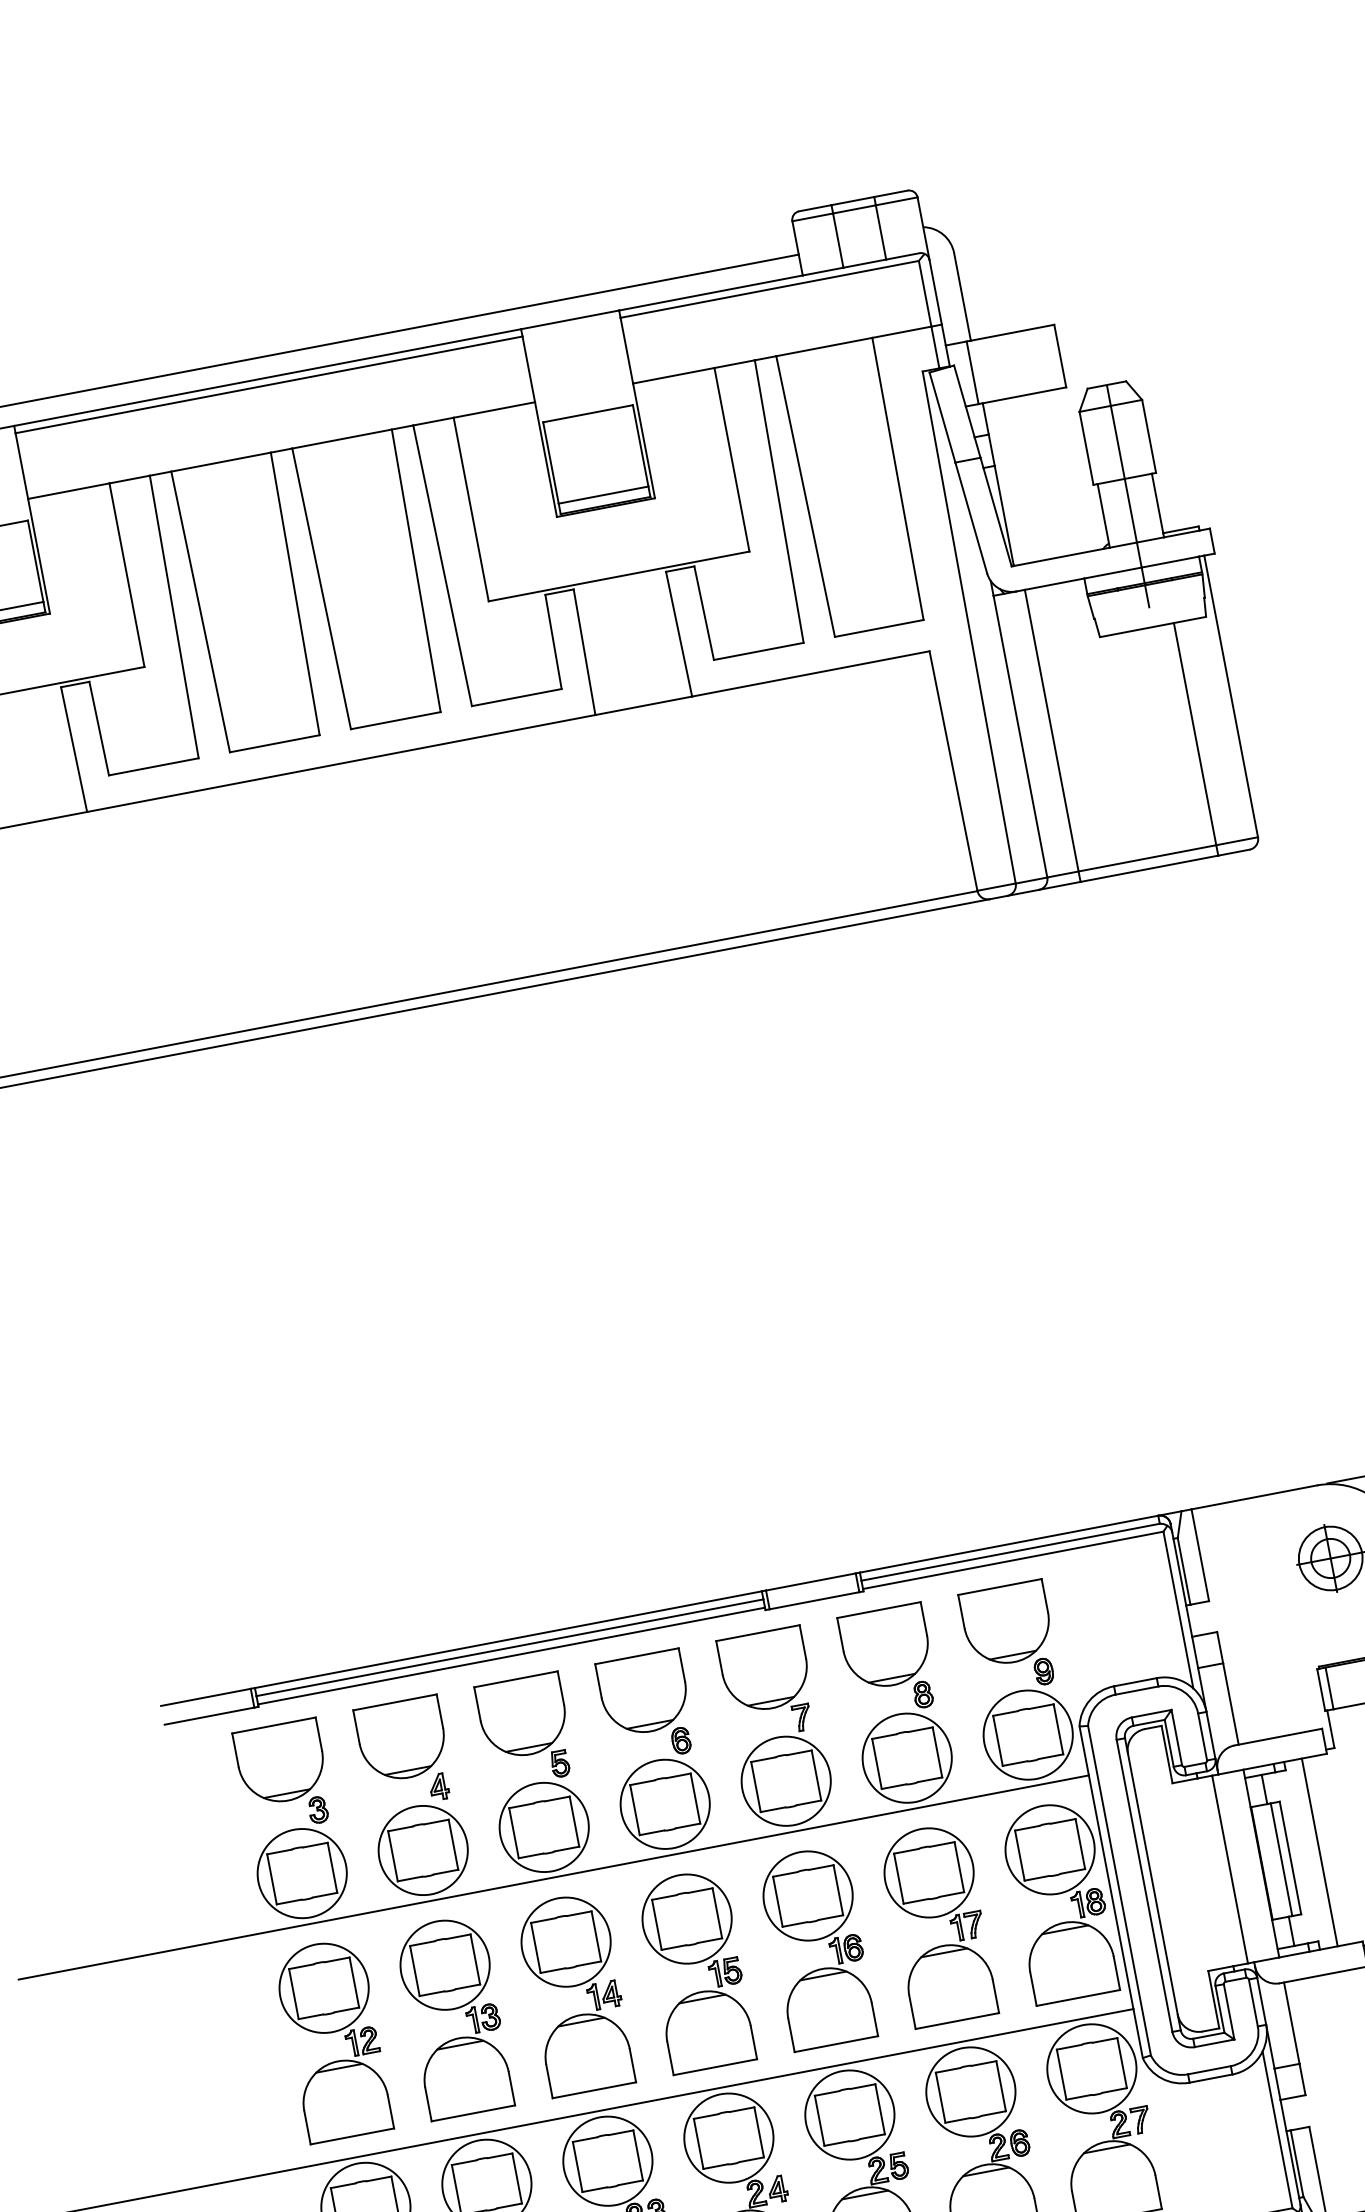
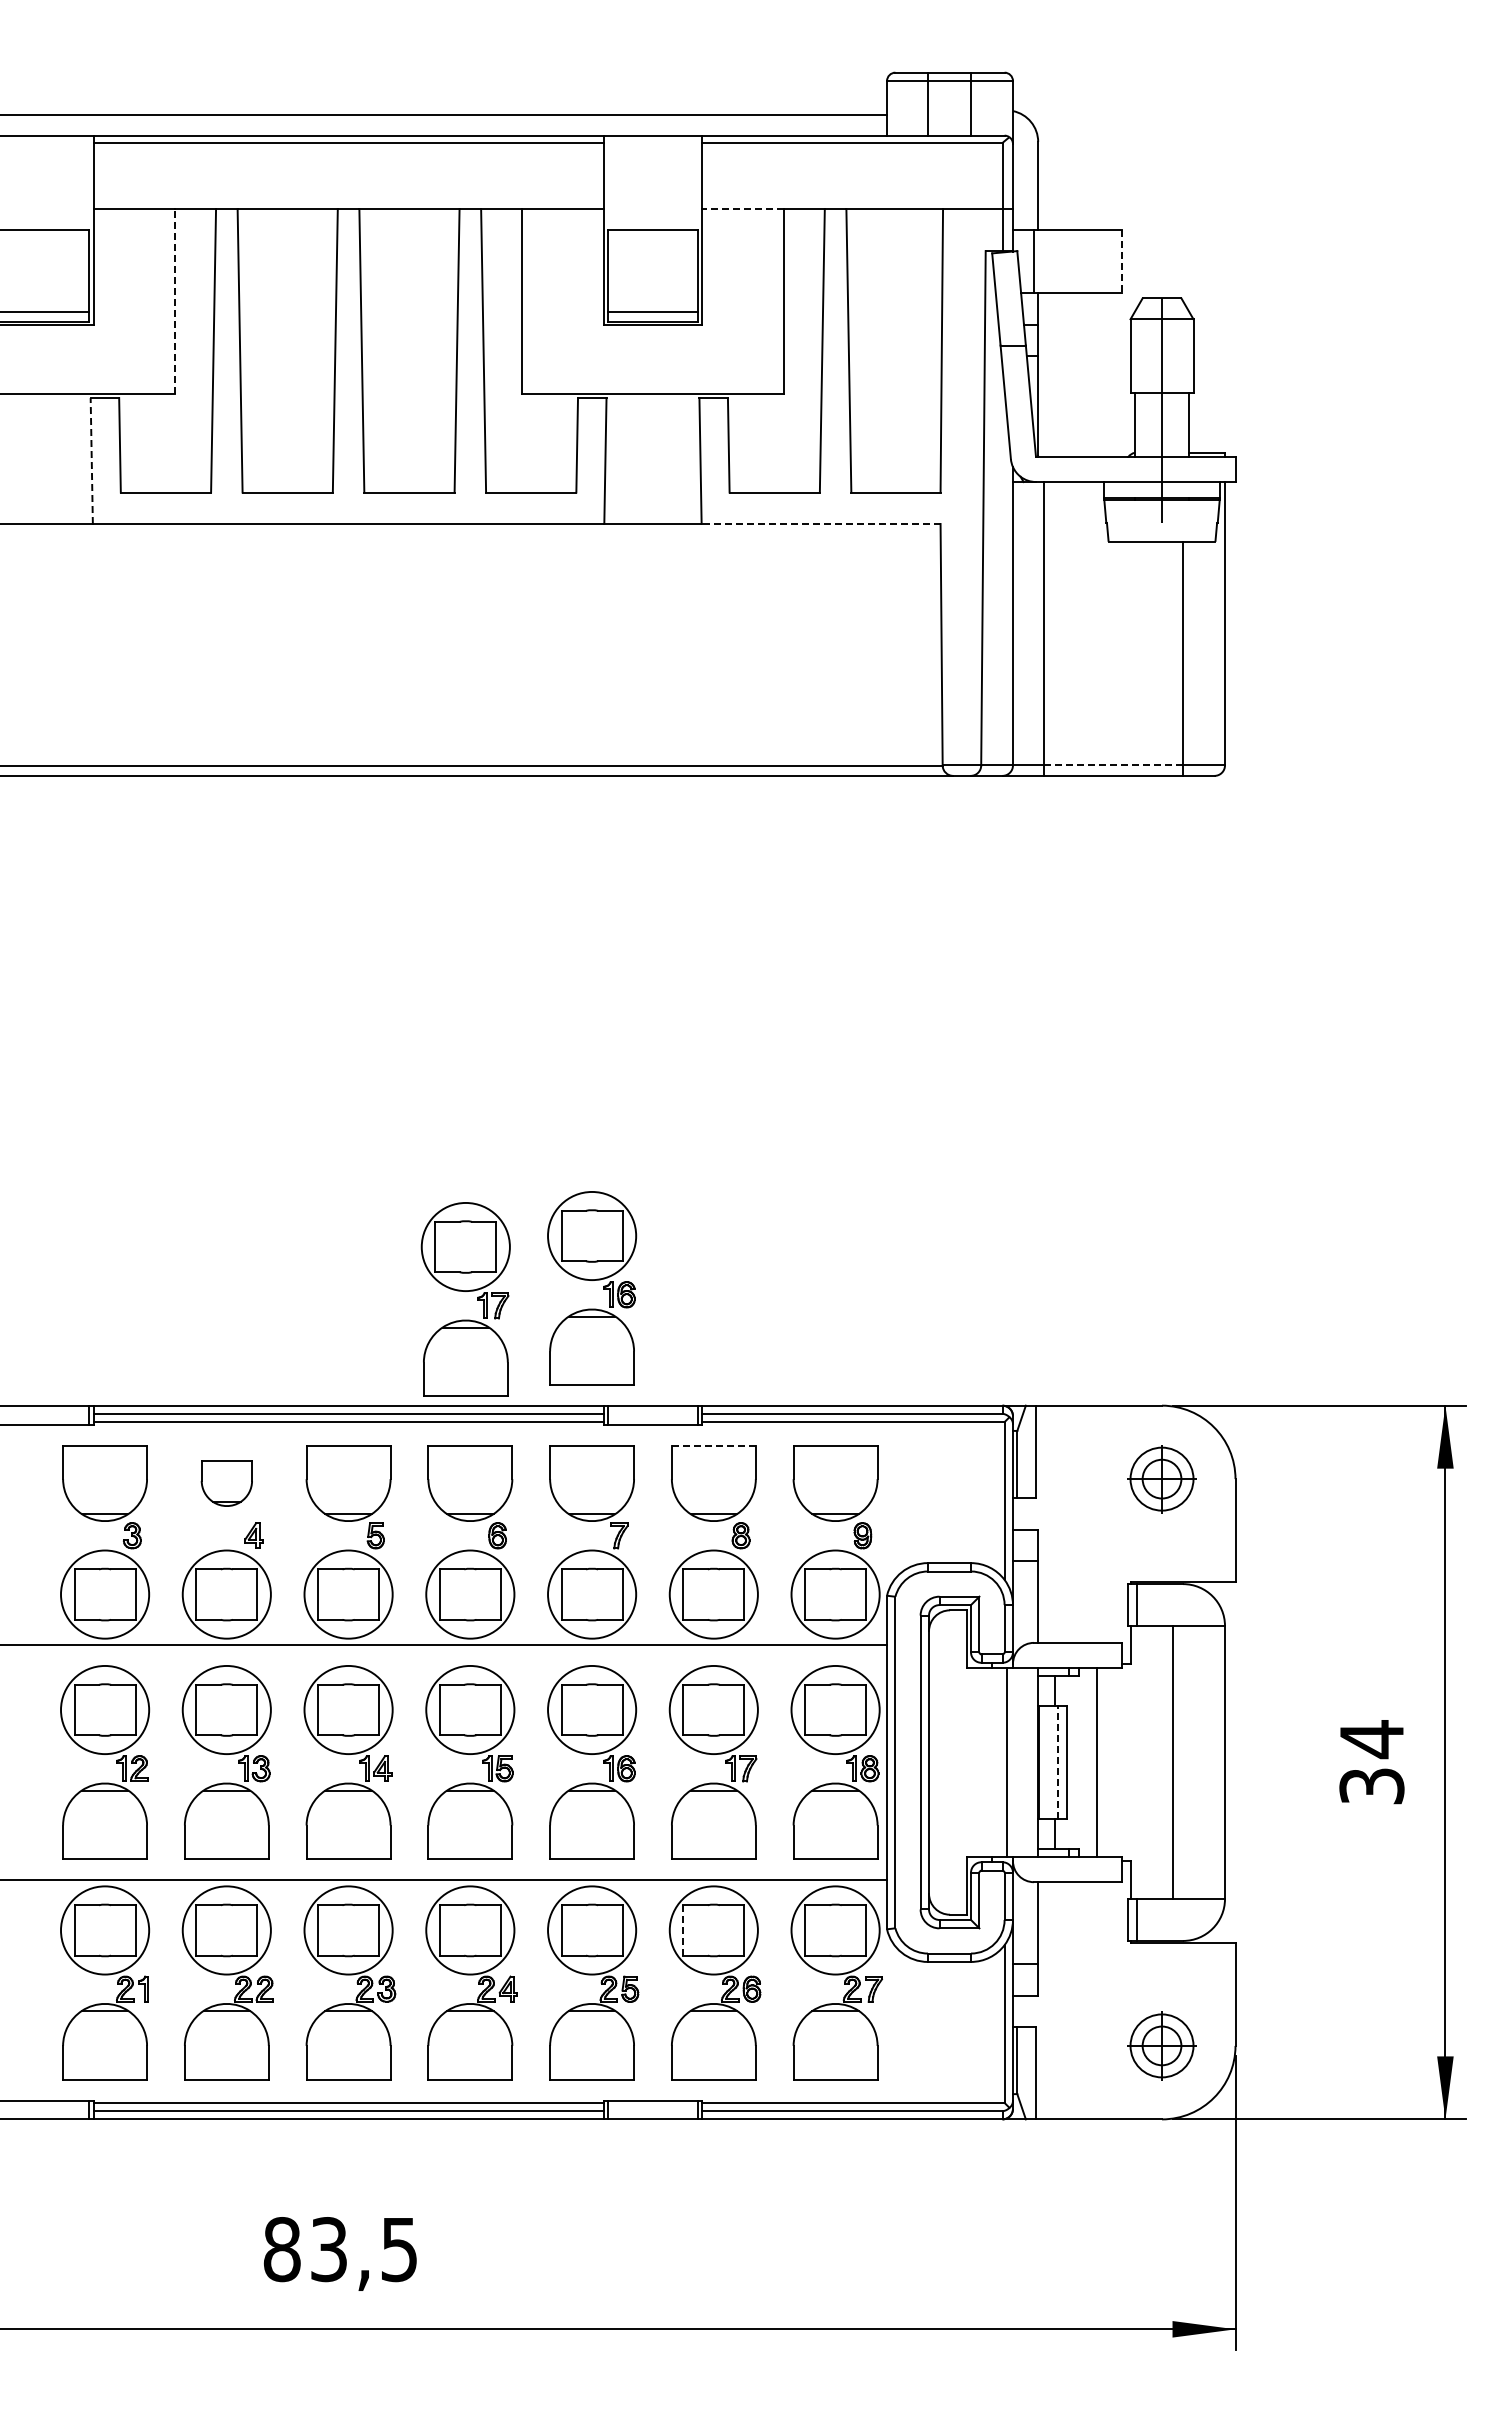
line: (1060, 356) -> (1122, 262), solid -> dashed
line: (674, 376) -> (743, 209), solid -> dashed
line: (127, 575) -> (175, 301), solid -> dashed
line: (810, 674) -> (820, 524), solid -> dashed
line: (73, 750) -> (91, 461), solid -> dashed
line: (1148, 858) -> (1114, 765), solid -> dashed
part: (727, 1469) -> (592, 1280), added
part: (602, 1504) -> (465, 1291), added
line: (878, 1610) -> (713, 1445), solid -> dashed
part: (401, 1740) -> (226, 1483), size x0.6
line: (1281, 1859) -> (1058, 1762), solid -> dashed
line: (940, 2096) -> (683, 1929), solid -> dashed

